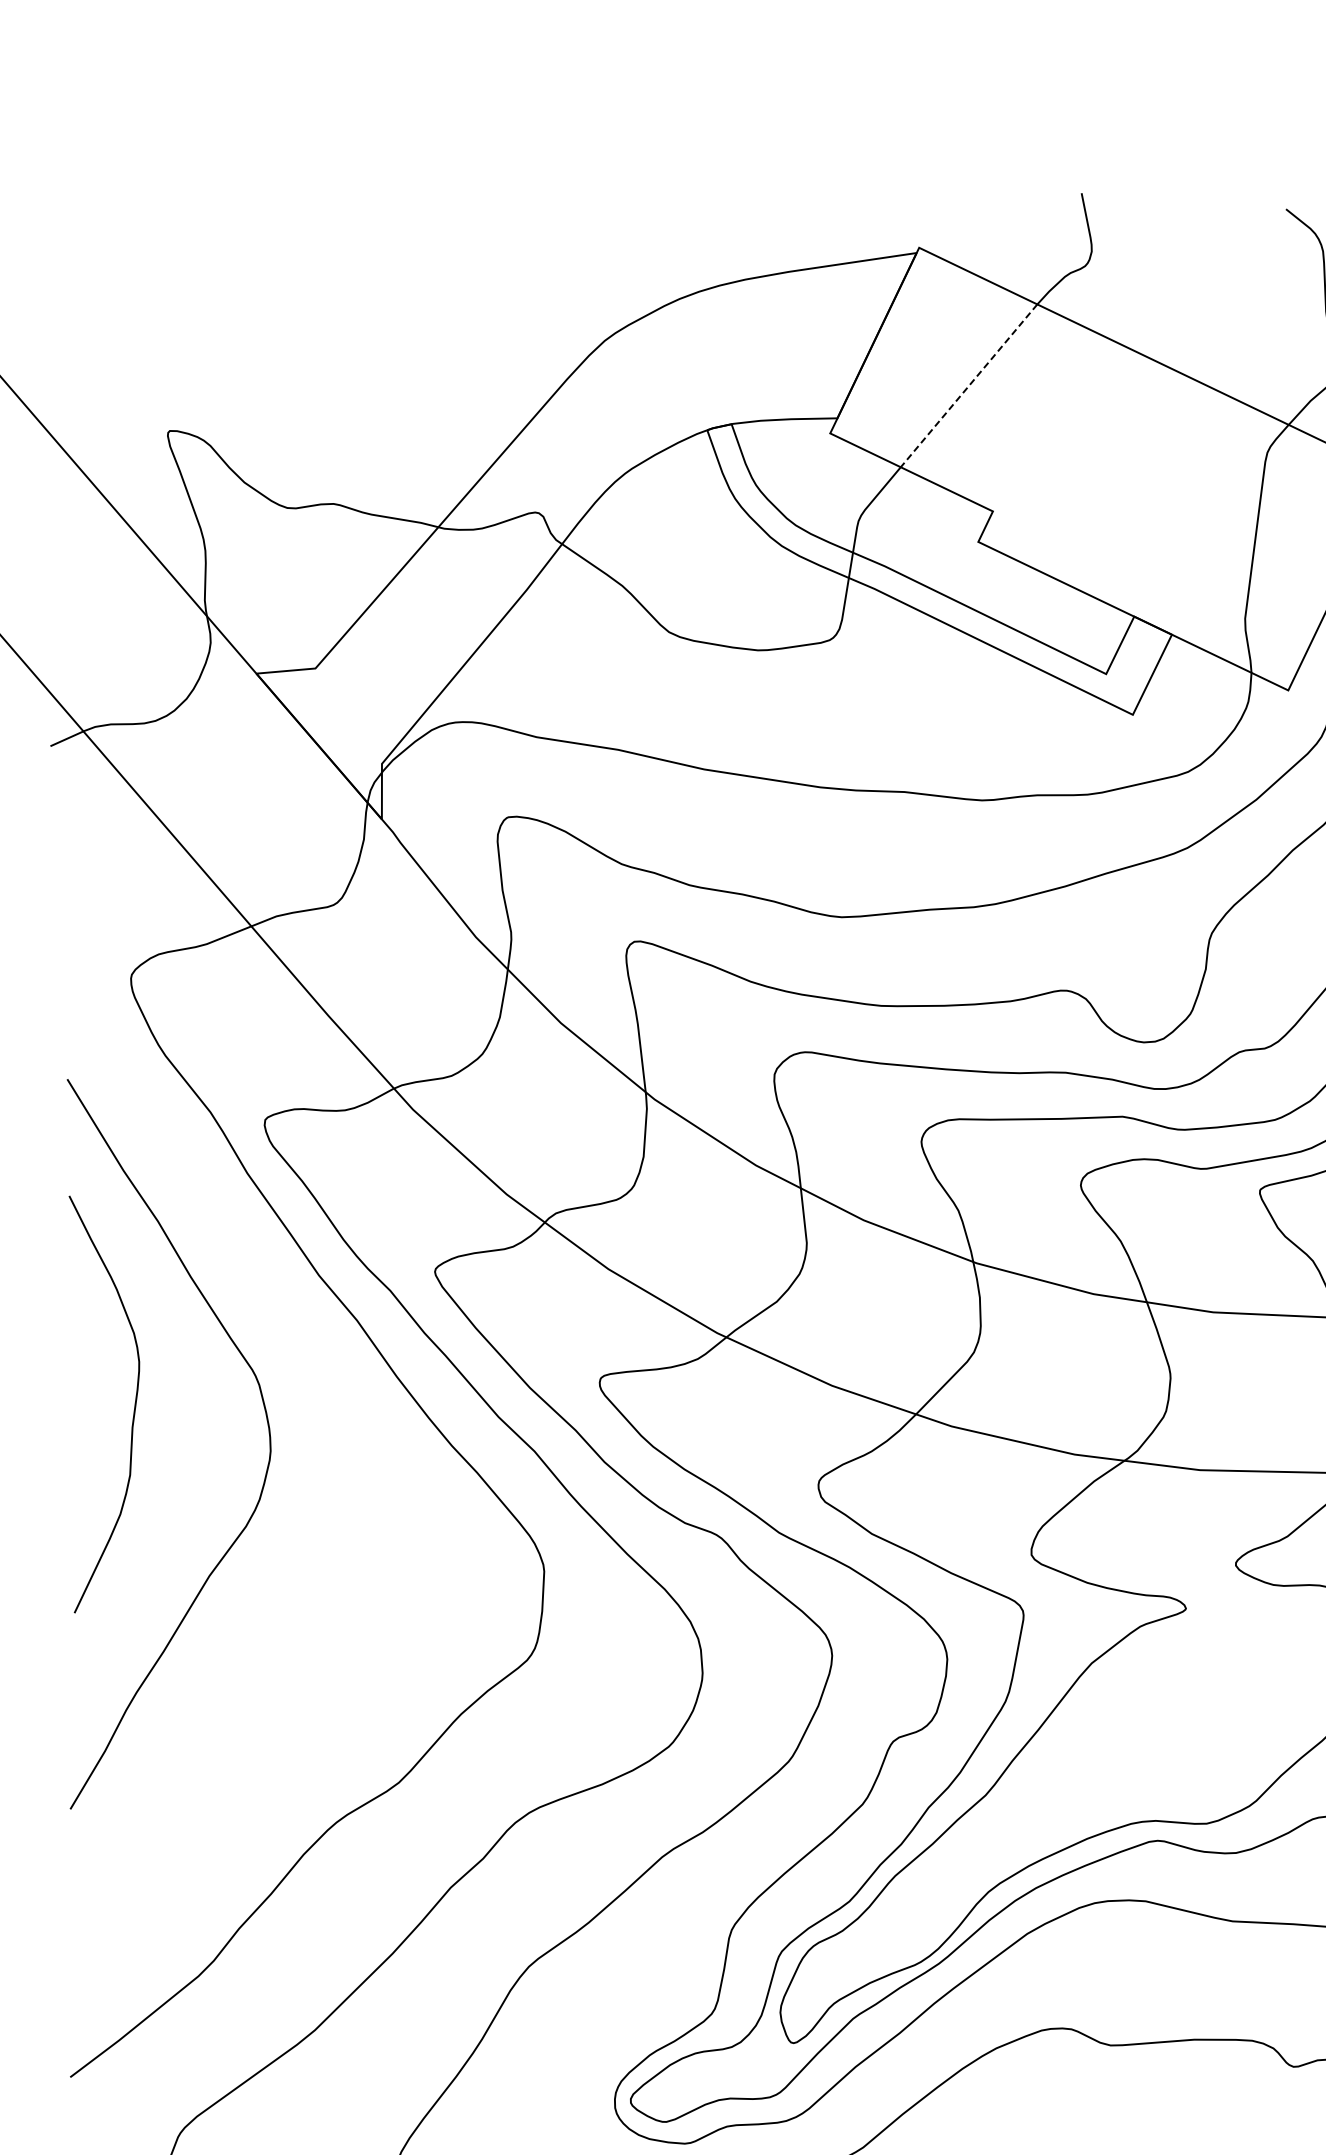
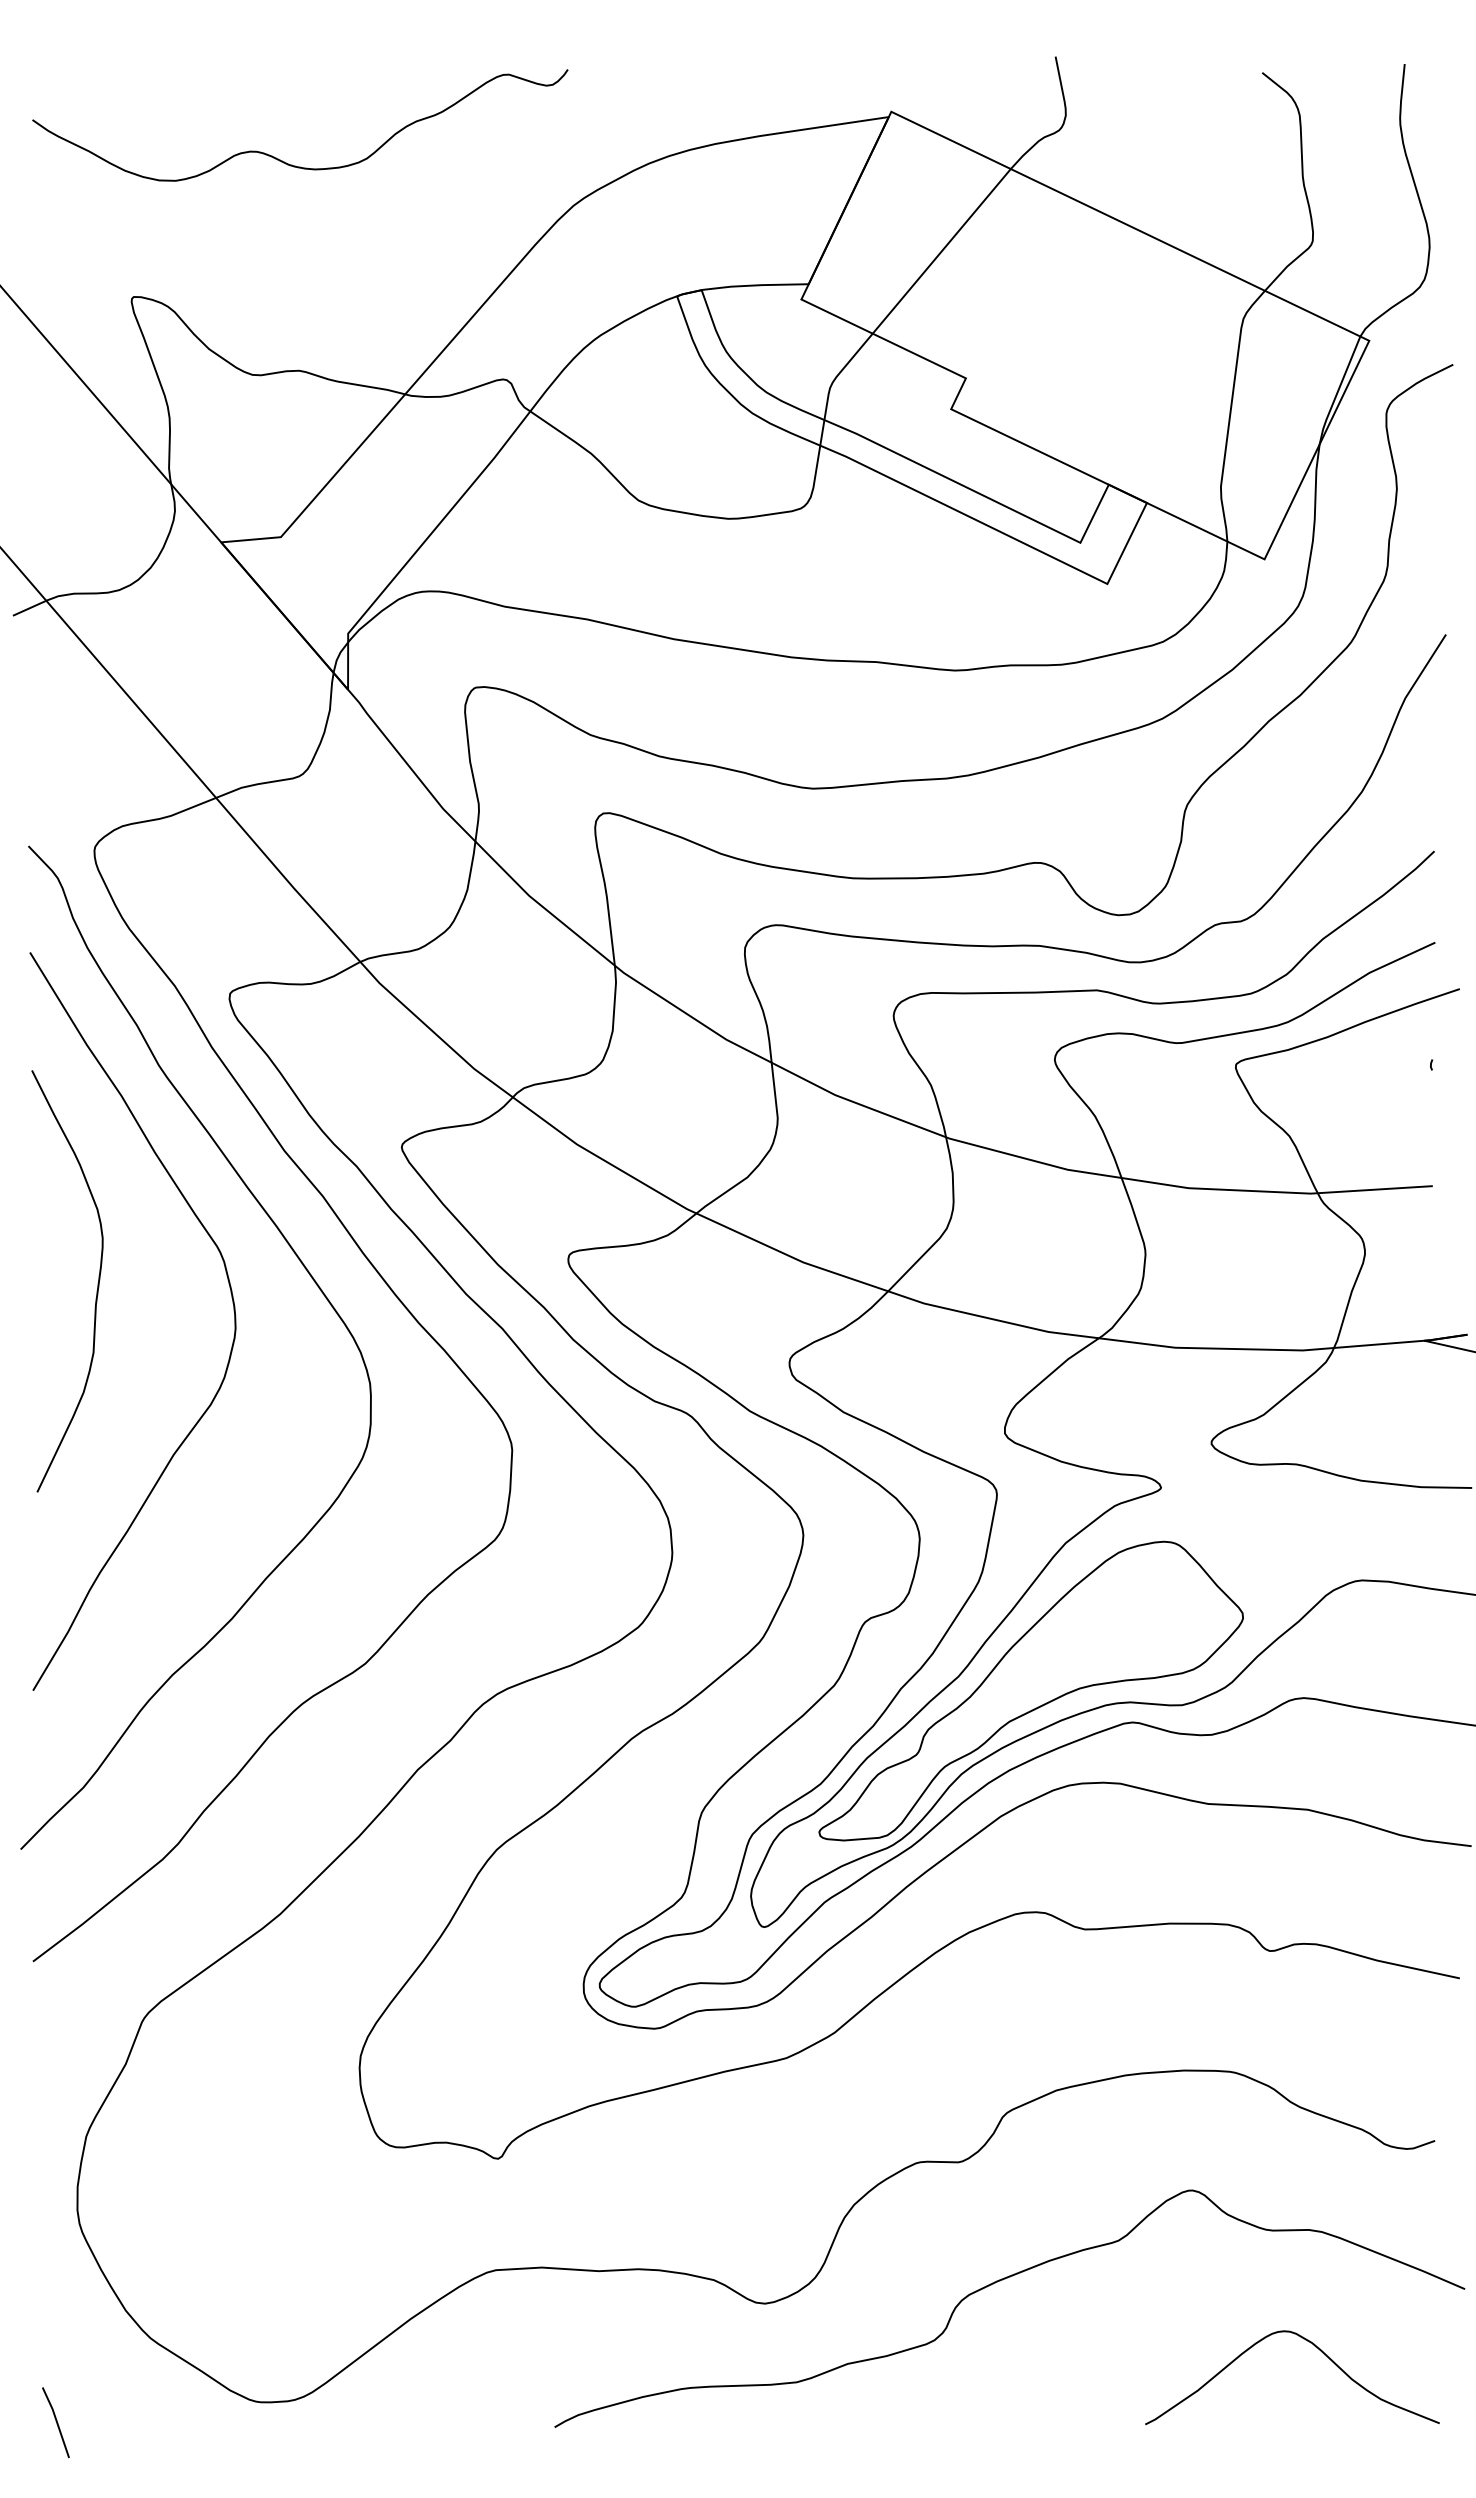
curve: (317, 295) -> (282, 160), added
line: (968, 385) -> (941, 251), dashed -> solid
curve: (340, 1394) -> (306, 1271), added
part: (1056, 1809) -> (1030, 1690), added

